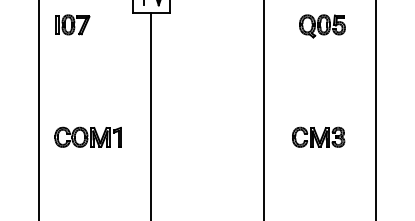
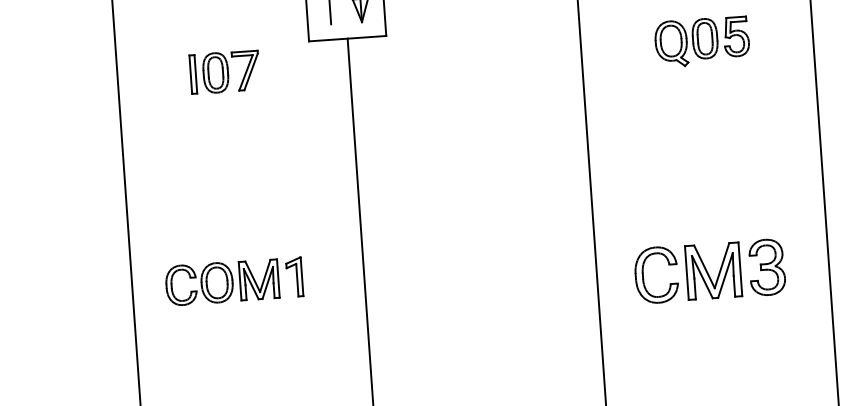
part: (72, 24) -> (224, 71), moved
part: (87, 136) -> (232, 280), moved
part: (318, 136) -> (709, 269), size x1.4

